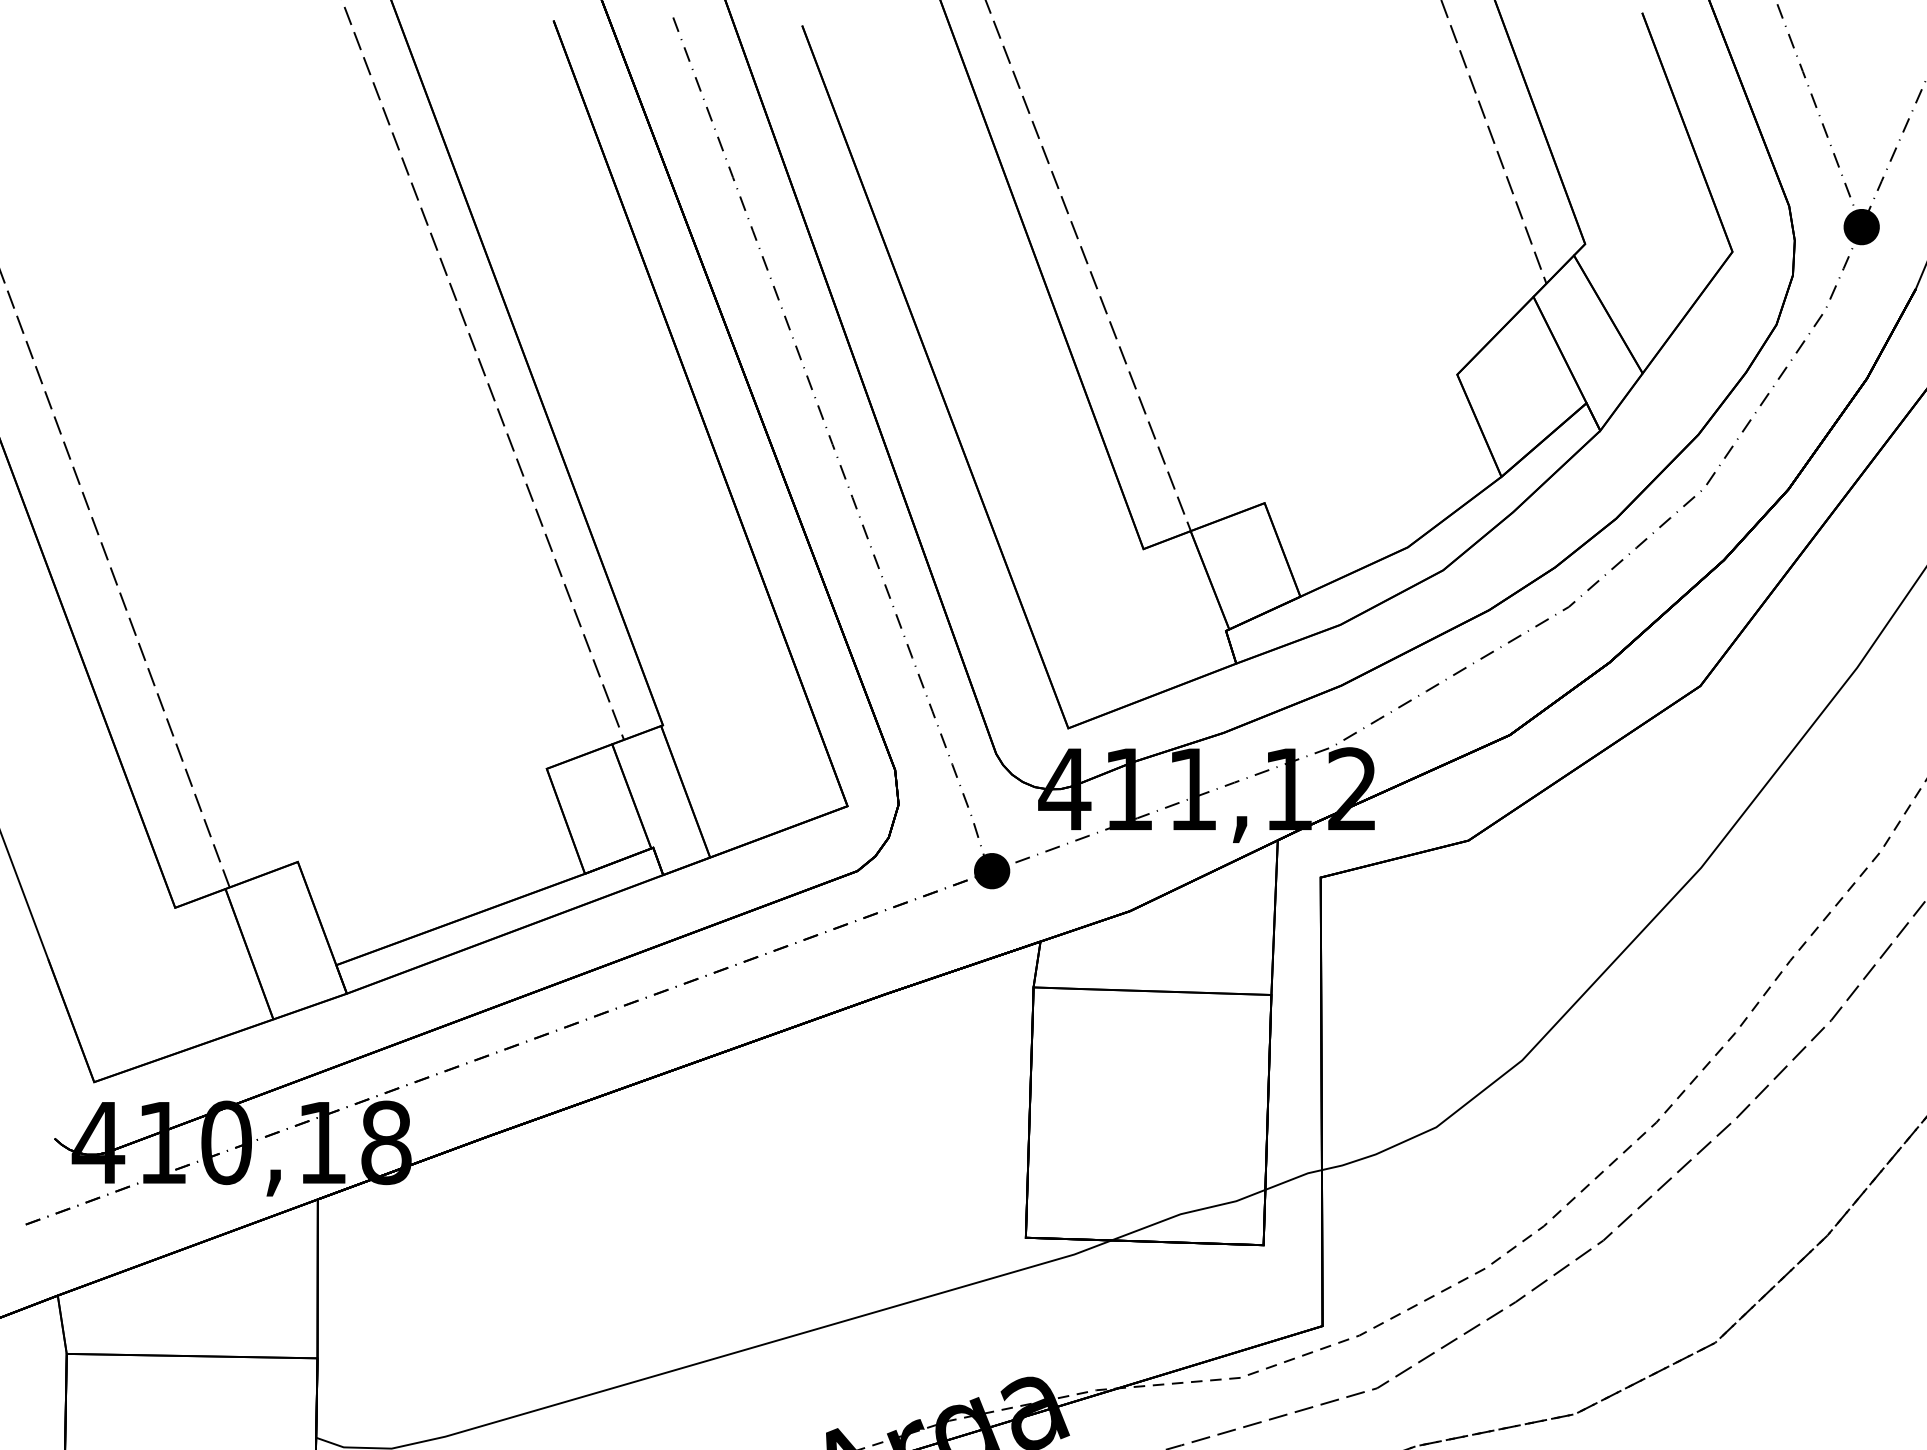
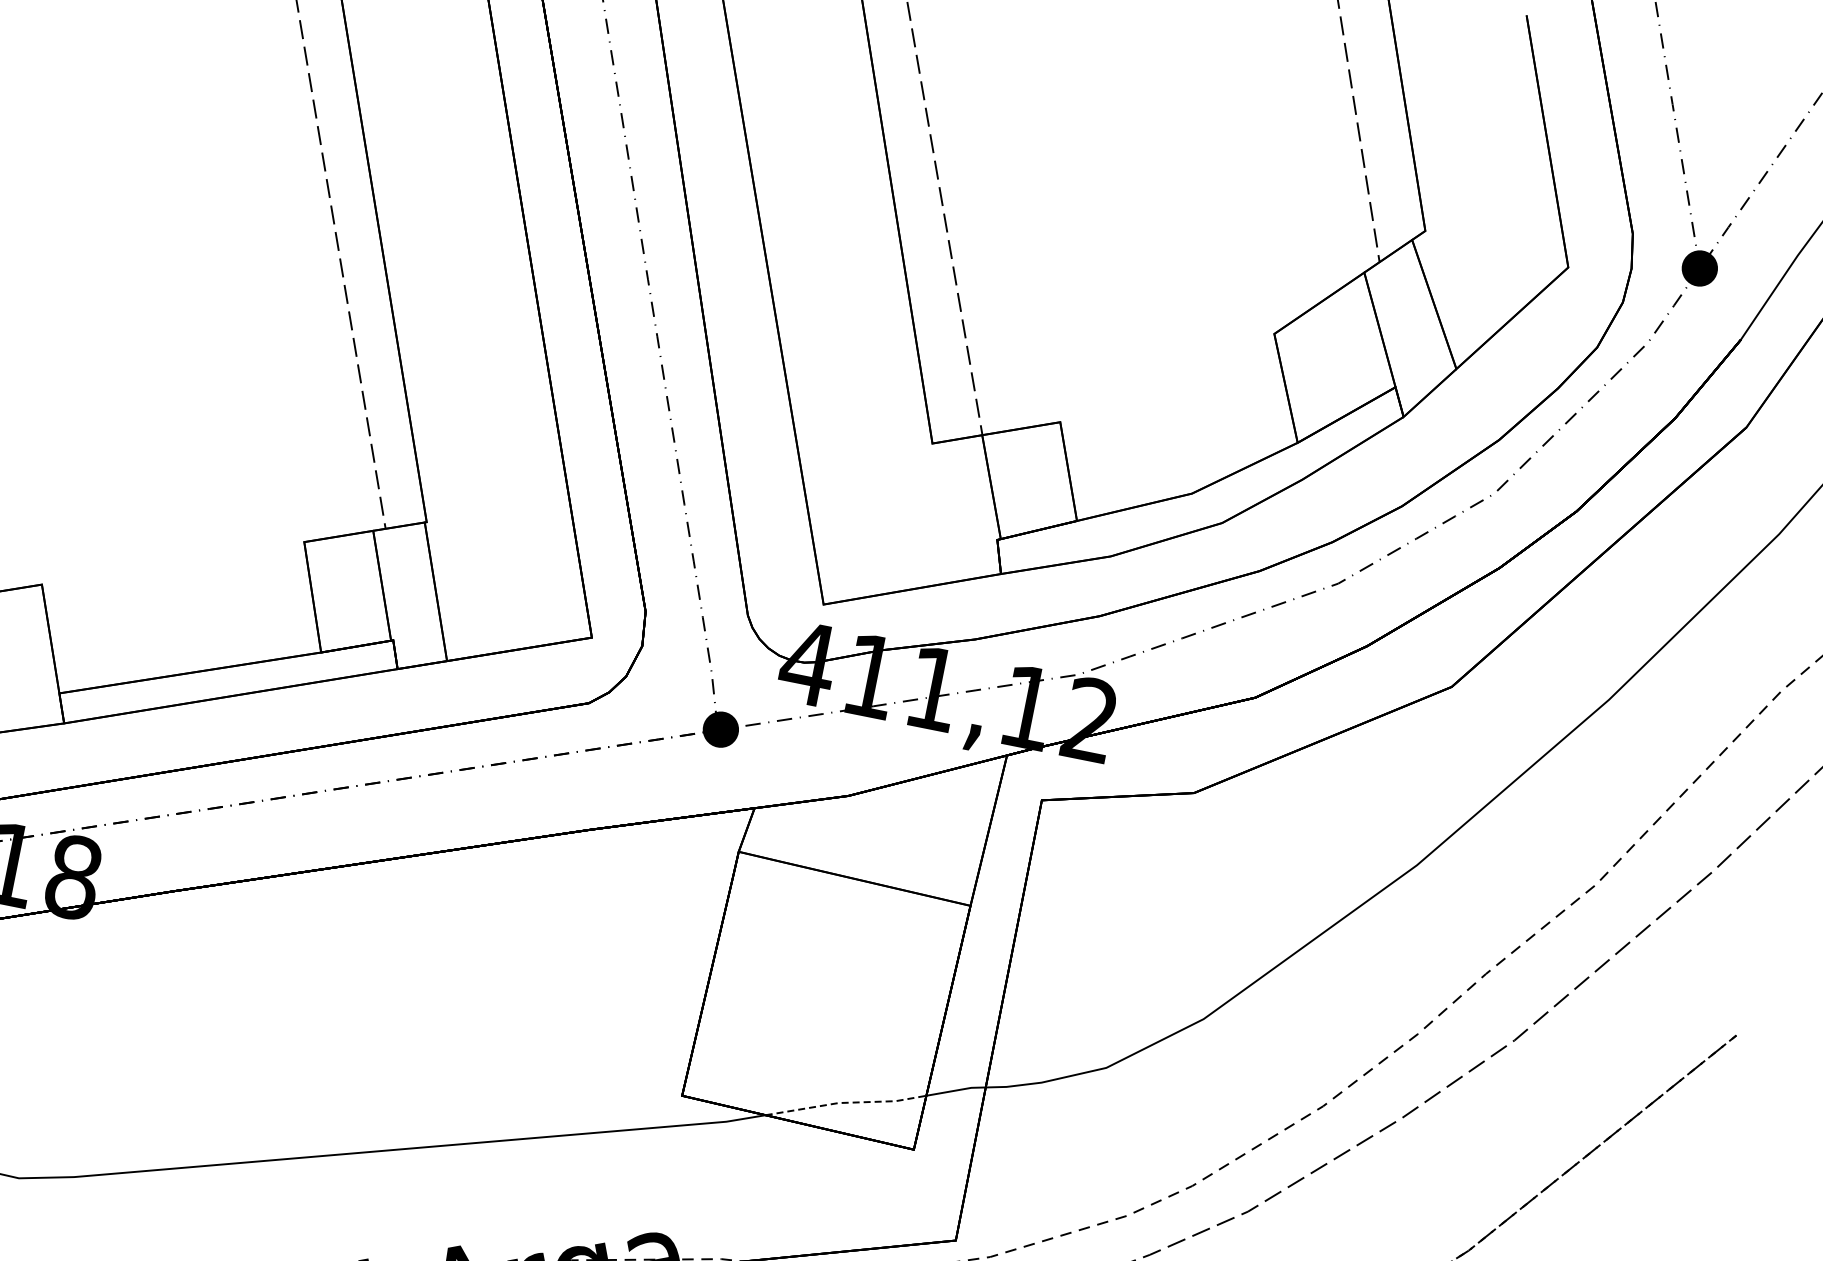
line: (1188, 1212) -> (846, 1102), solid -> dashed

